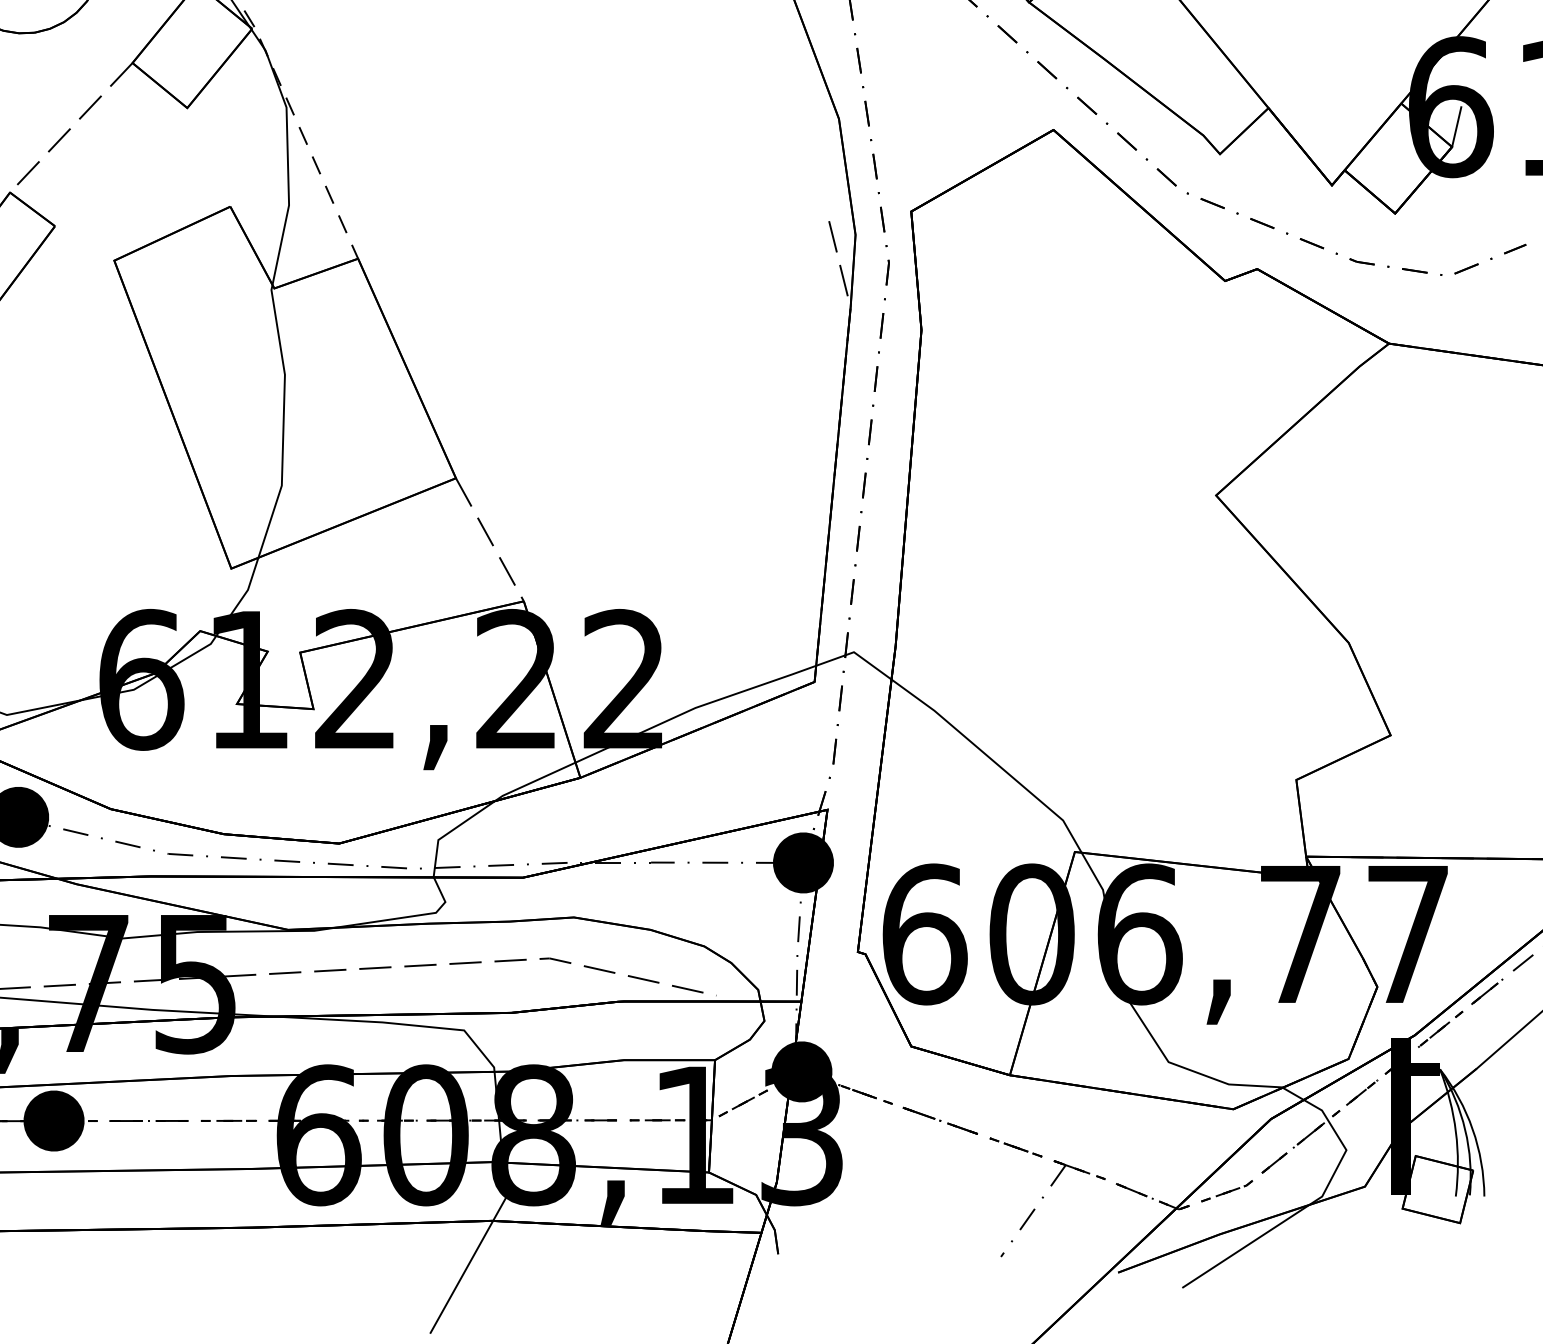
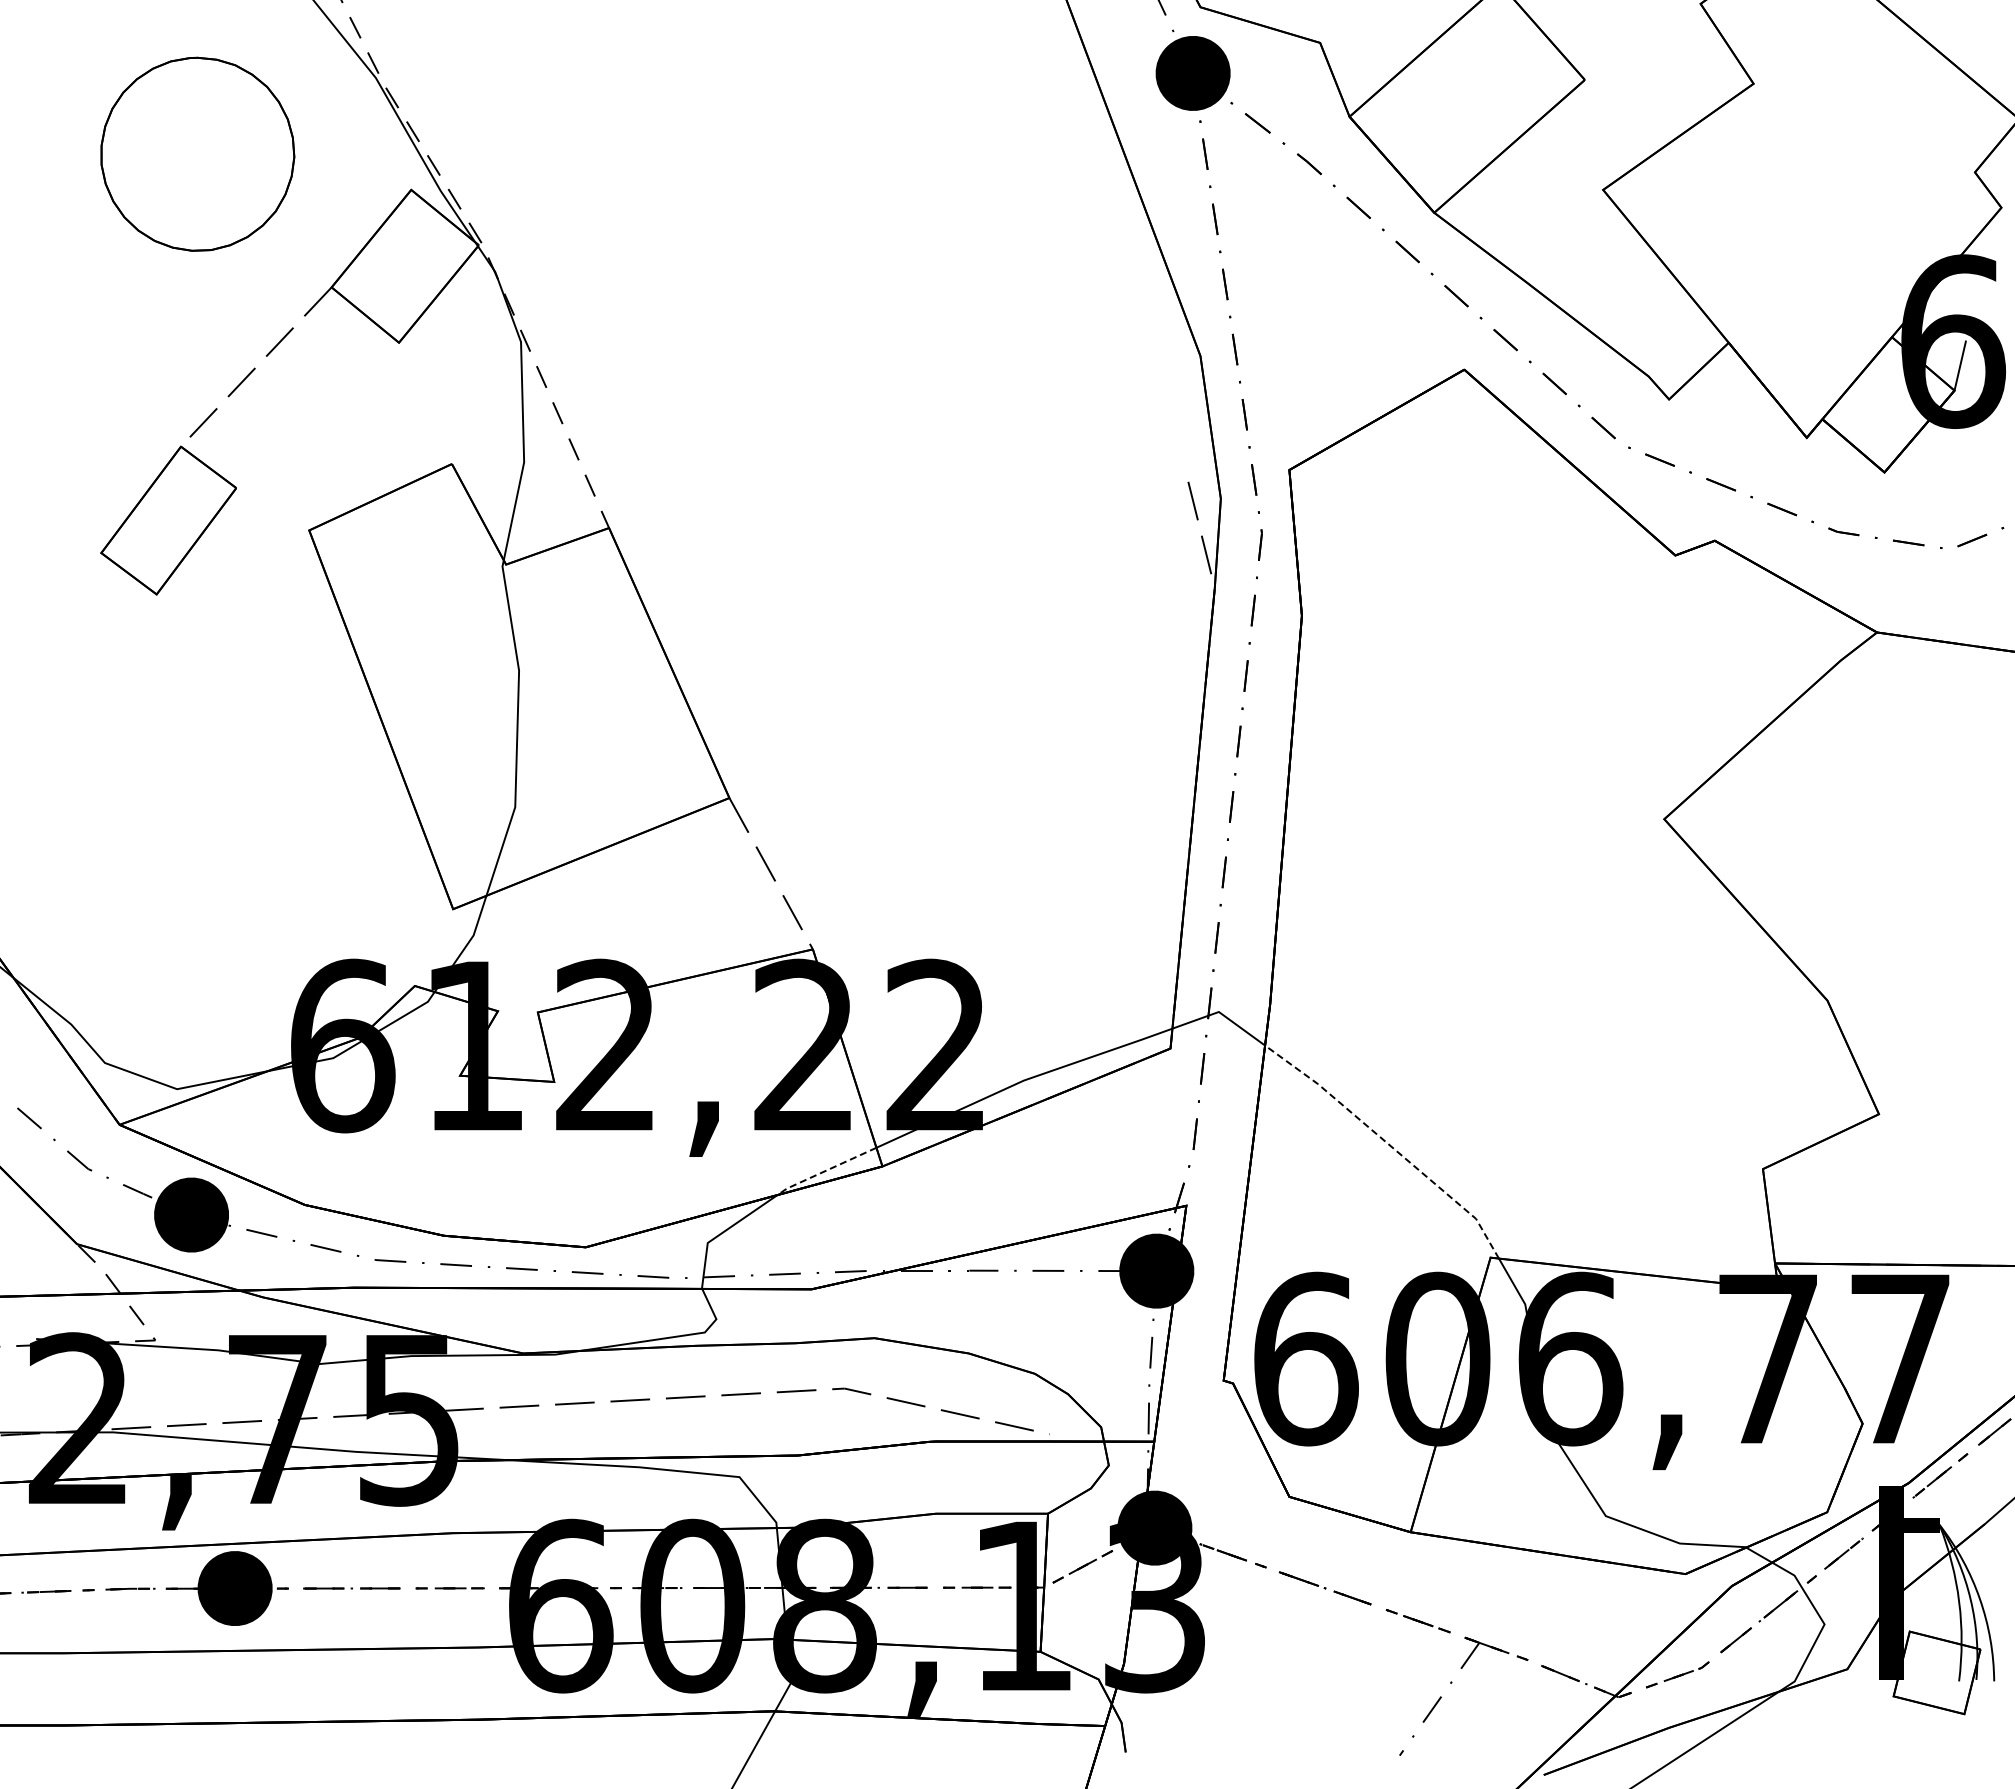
line: (992, 759) -> (1389, 1144), solid -> dashed
line: (534, 781) -> (825, 1170), solid -> dashed

